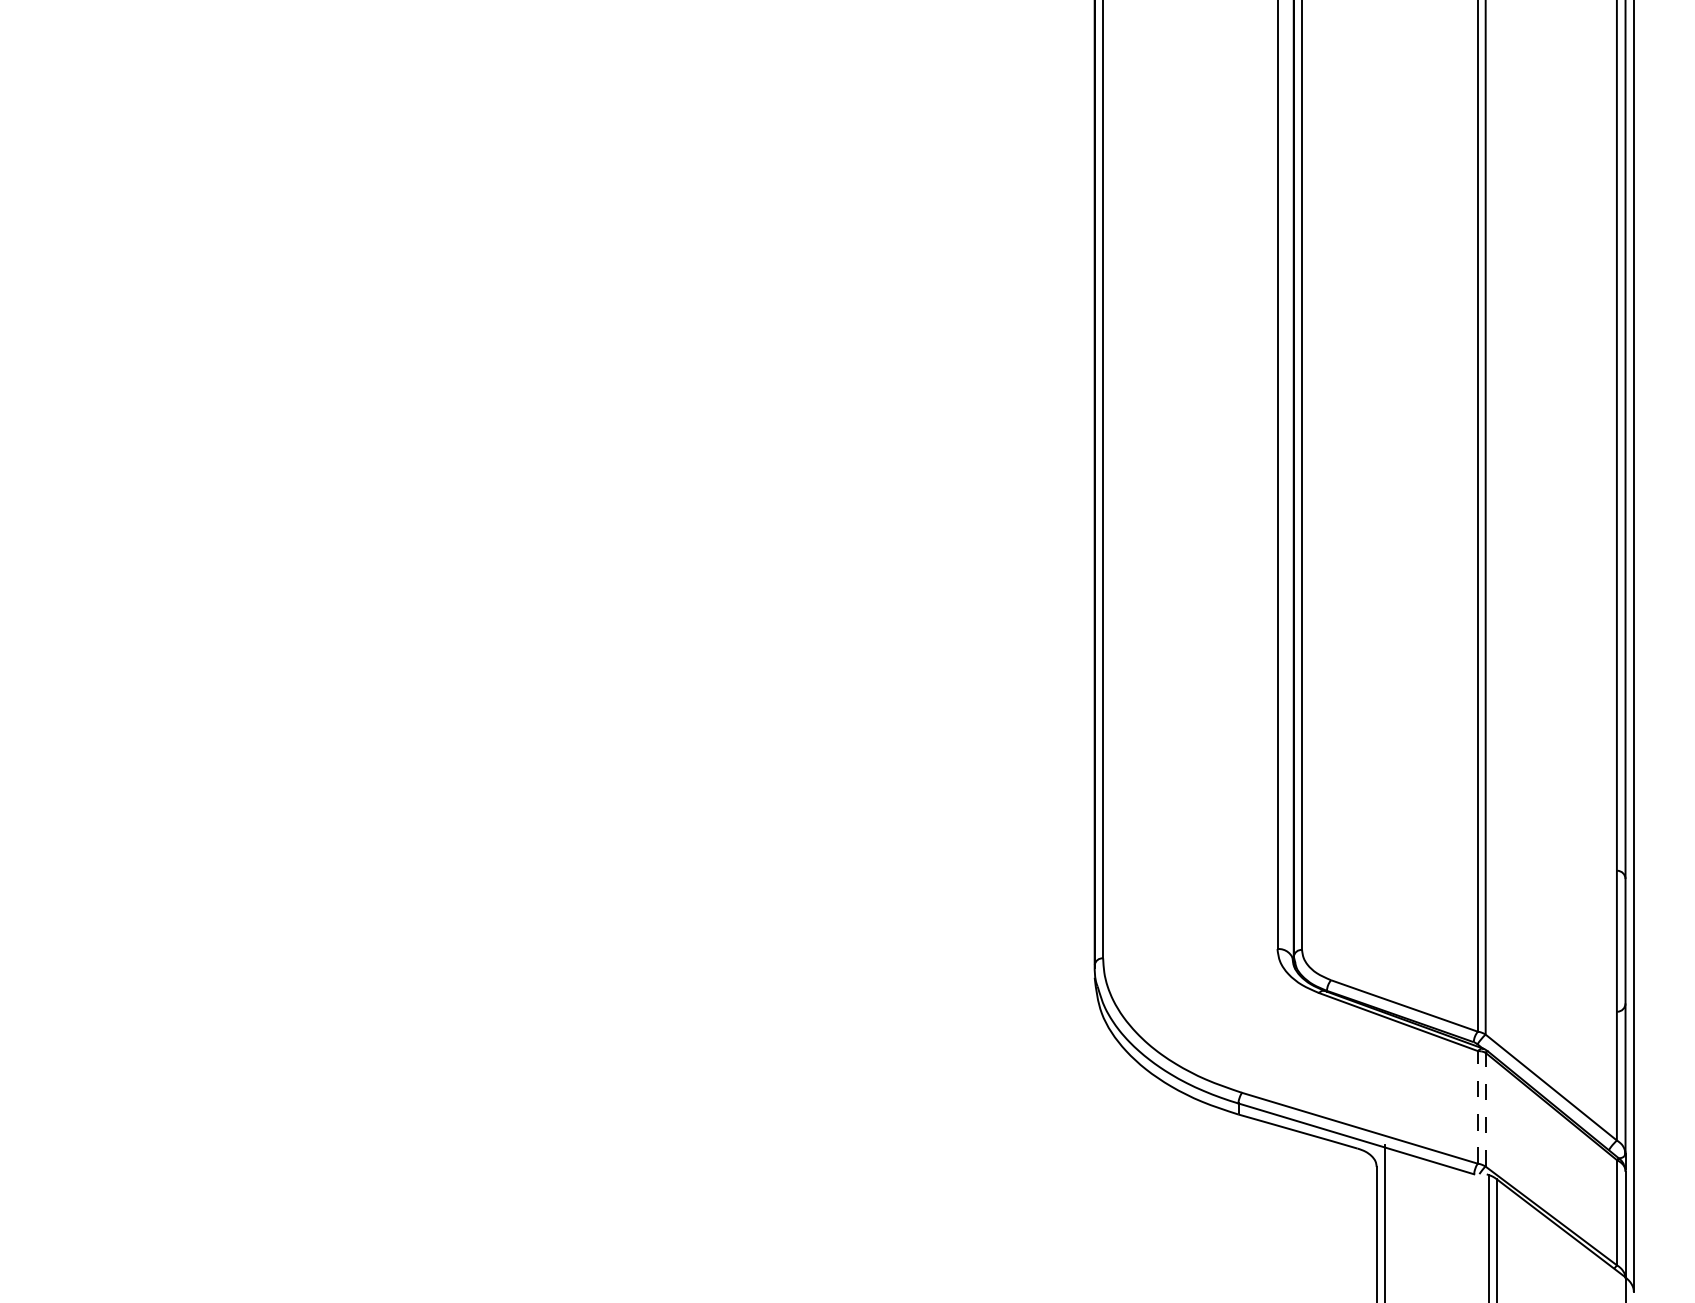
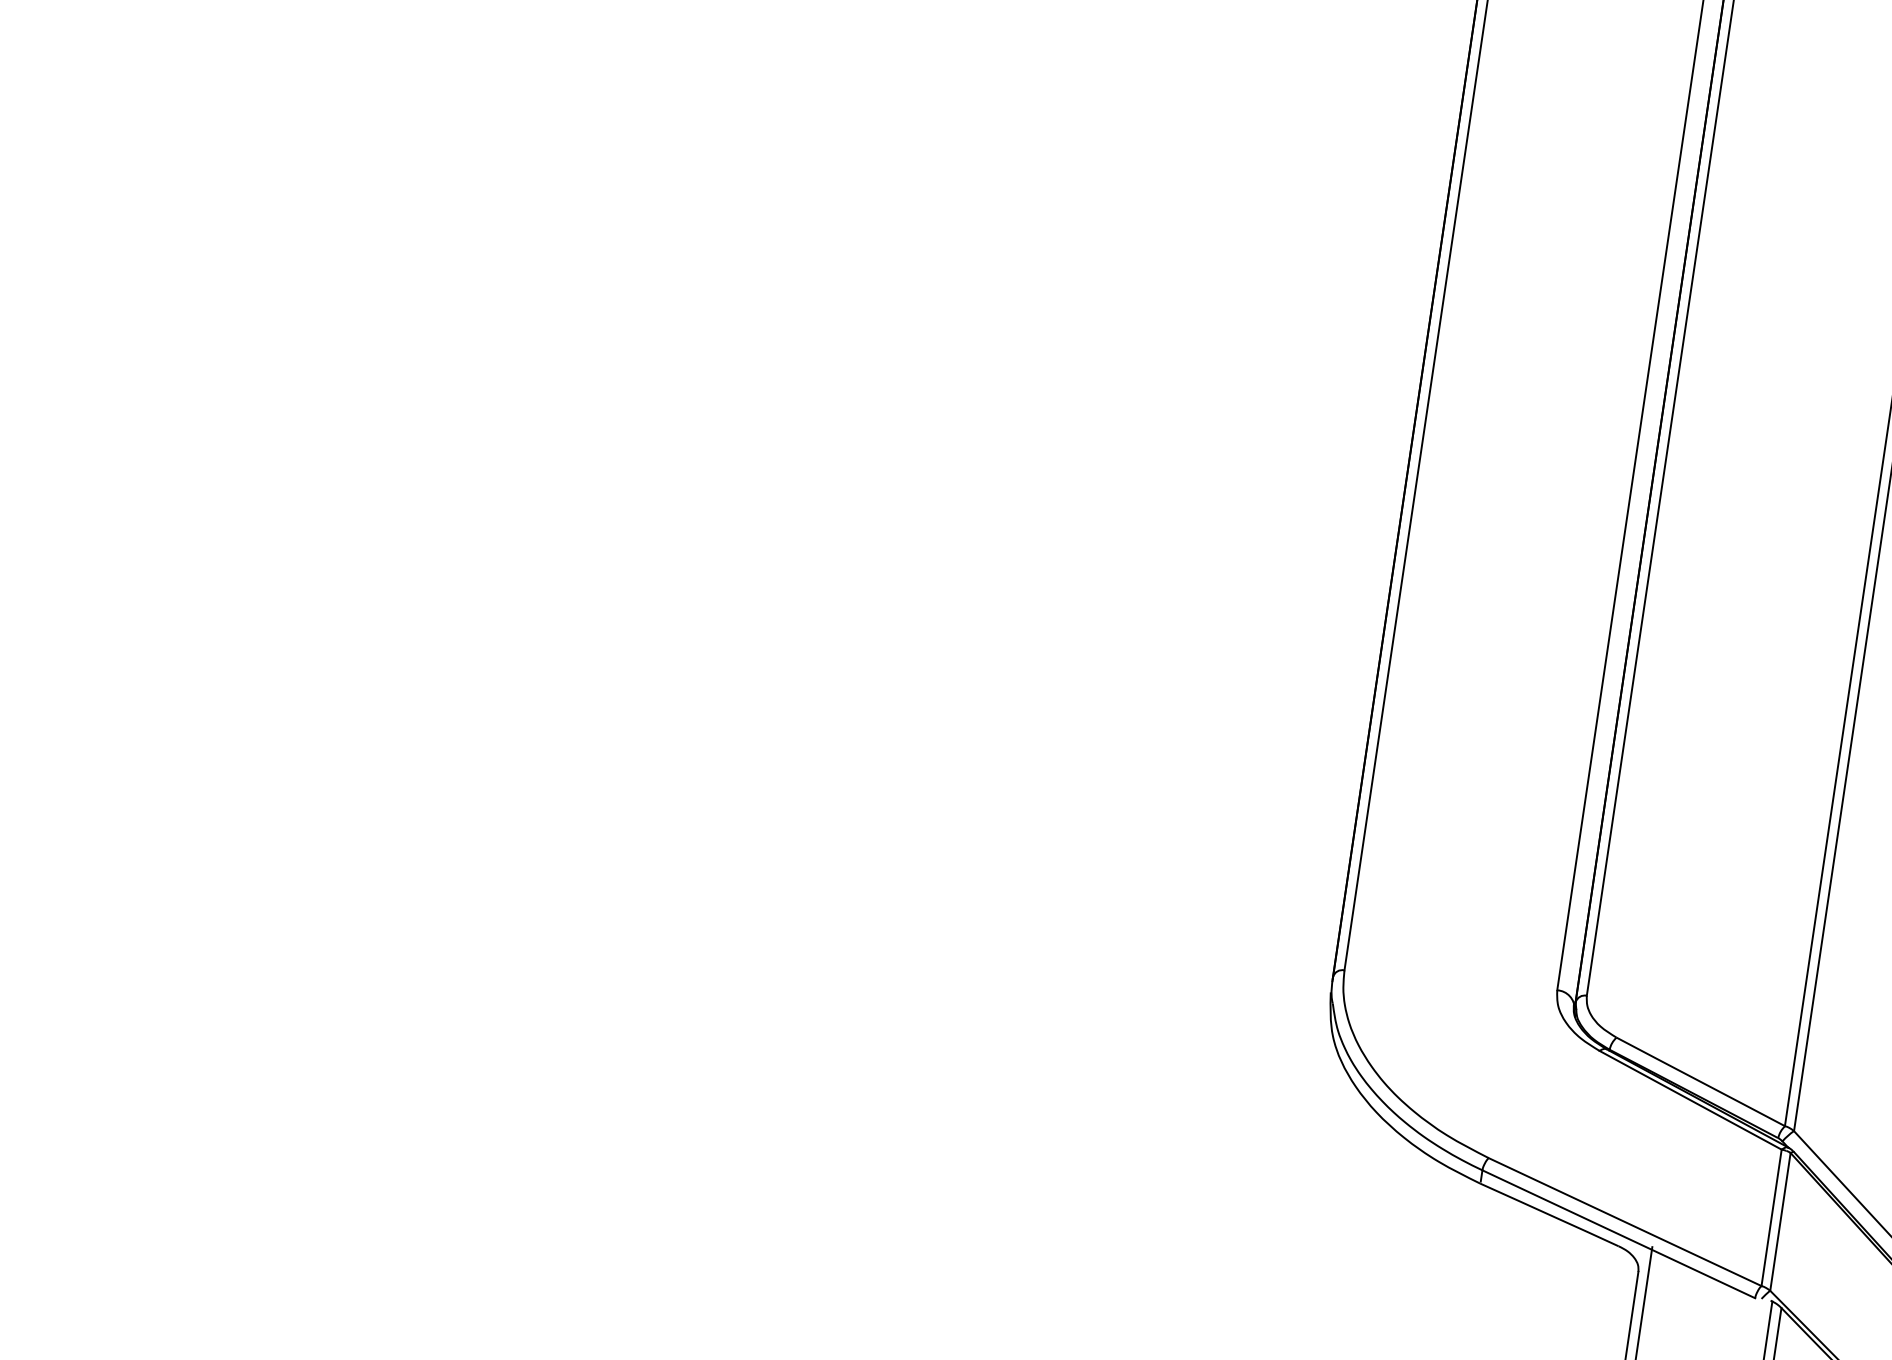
line: (1477, 1106) -> (1771, 1216), dashed -> solid
line: (1485, 1109) -> (1780, 1221), dashed -> solid

